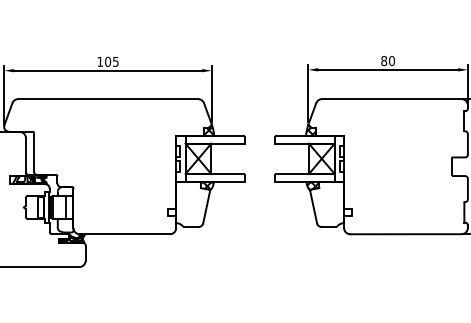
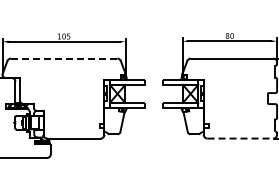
line: (108, 99) -> (64, 58), solid -> dashed
line: (406, 234) -> (240, 138), solid -> dashed

